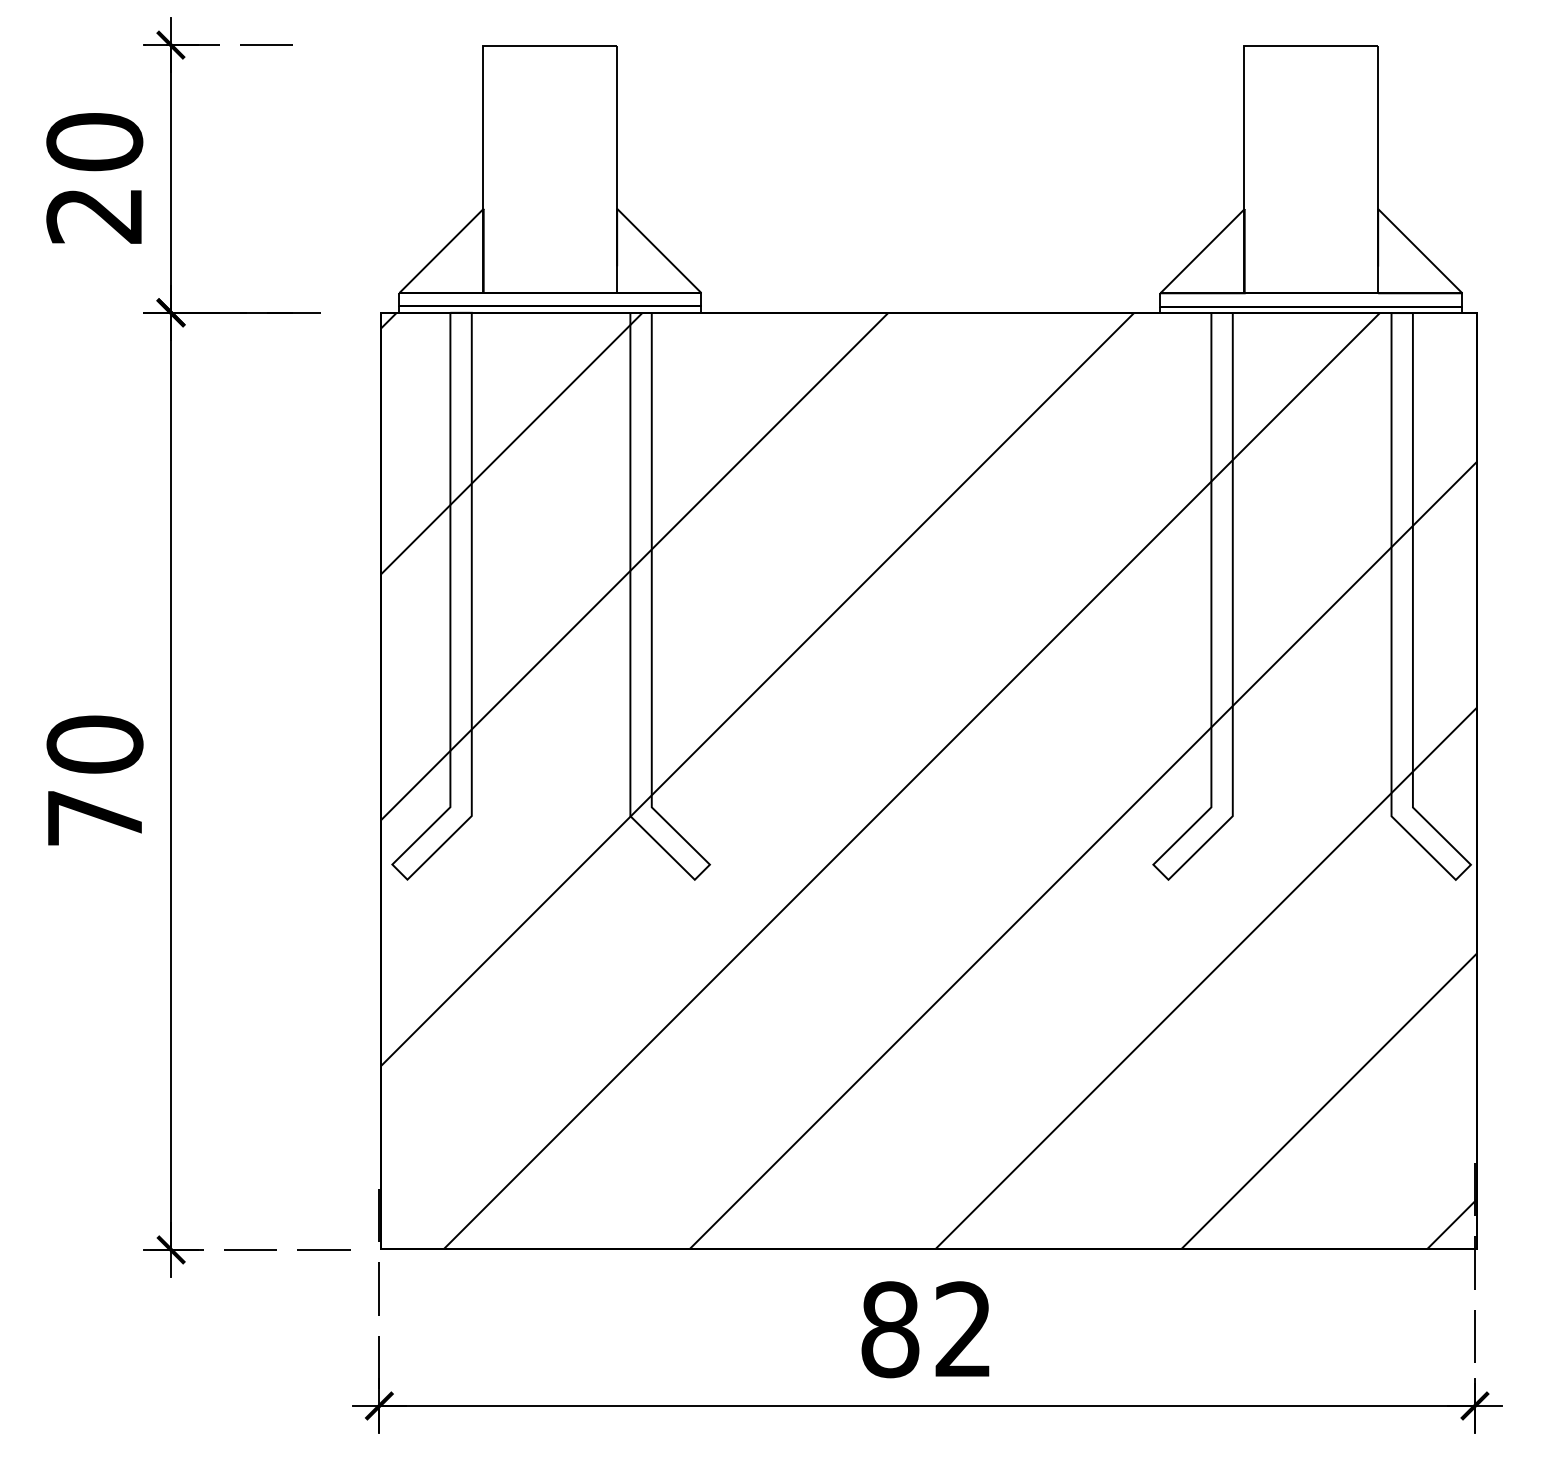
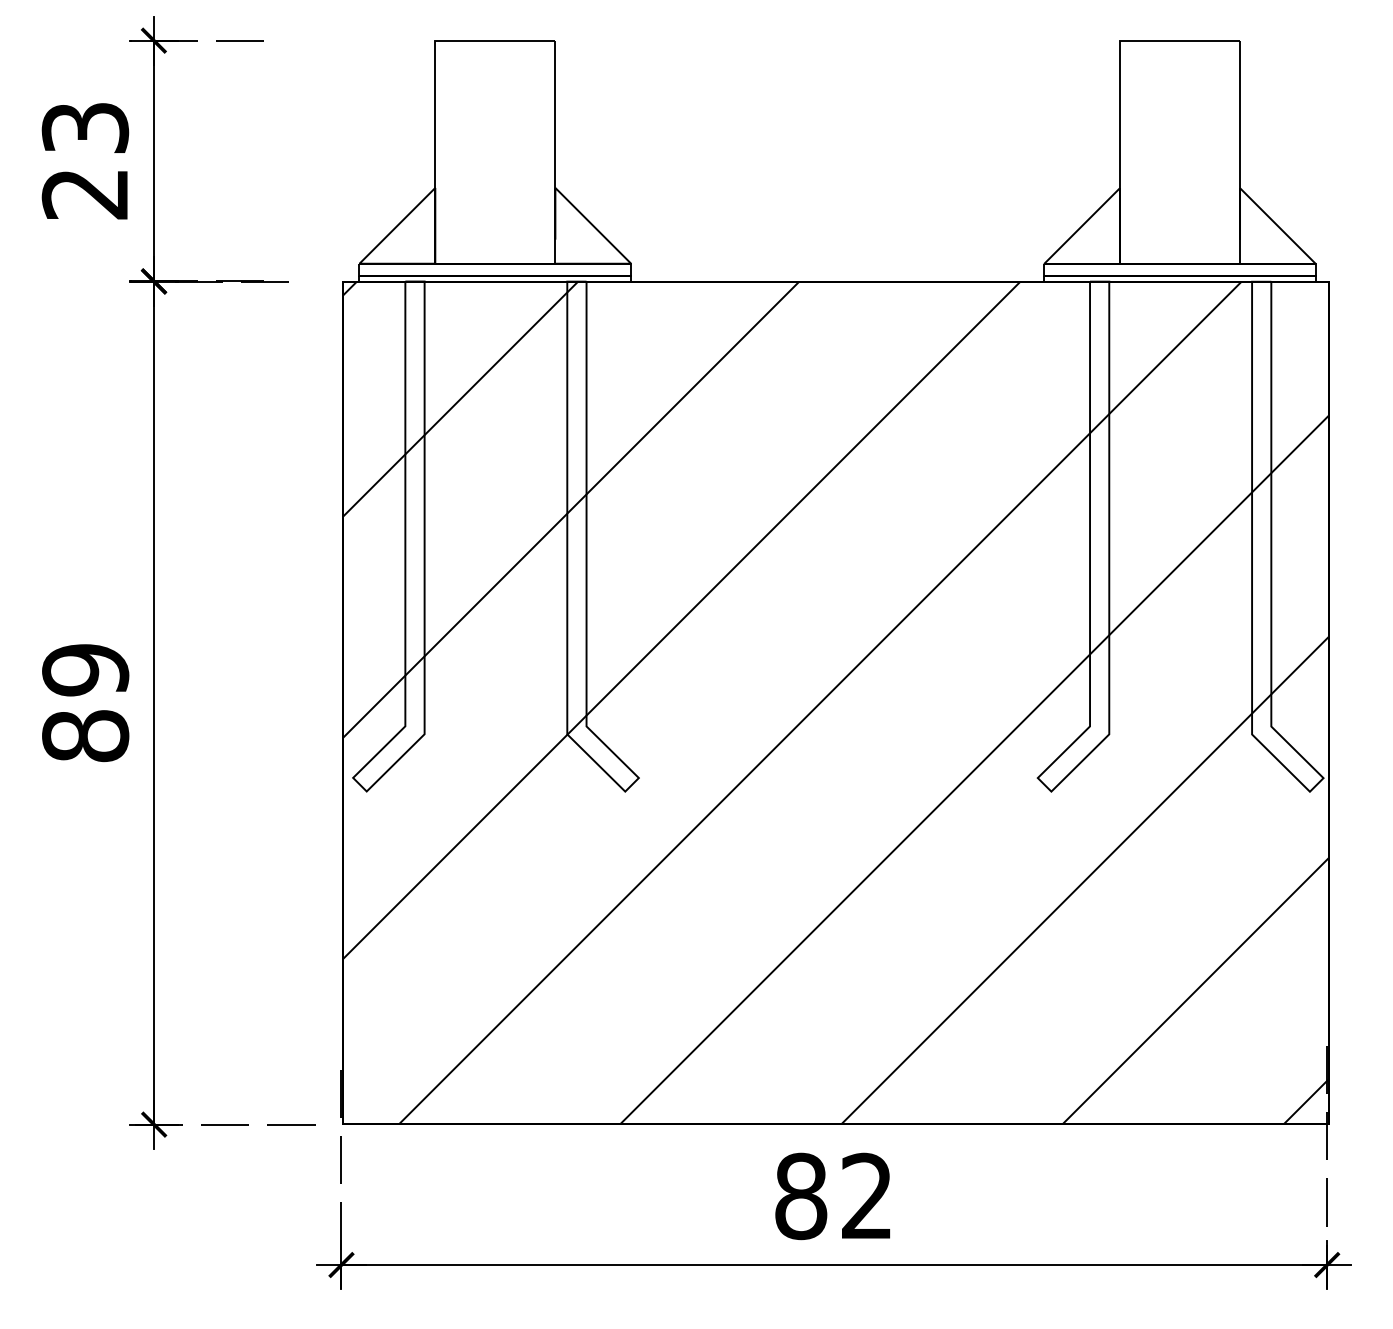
text: (94, 141) -> (85, 127), 20 -> 23
text: (94, 780) -> (85, 702), 70 -> 89

